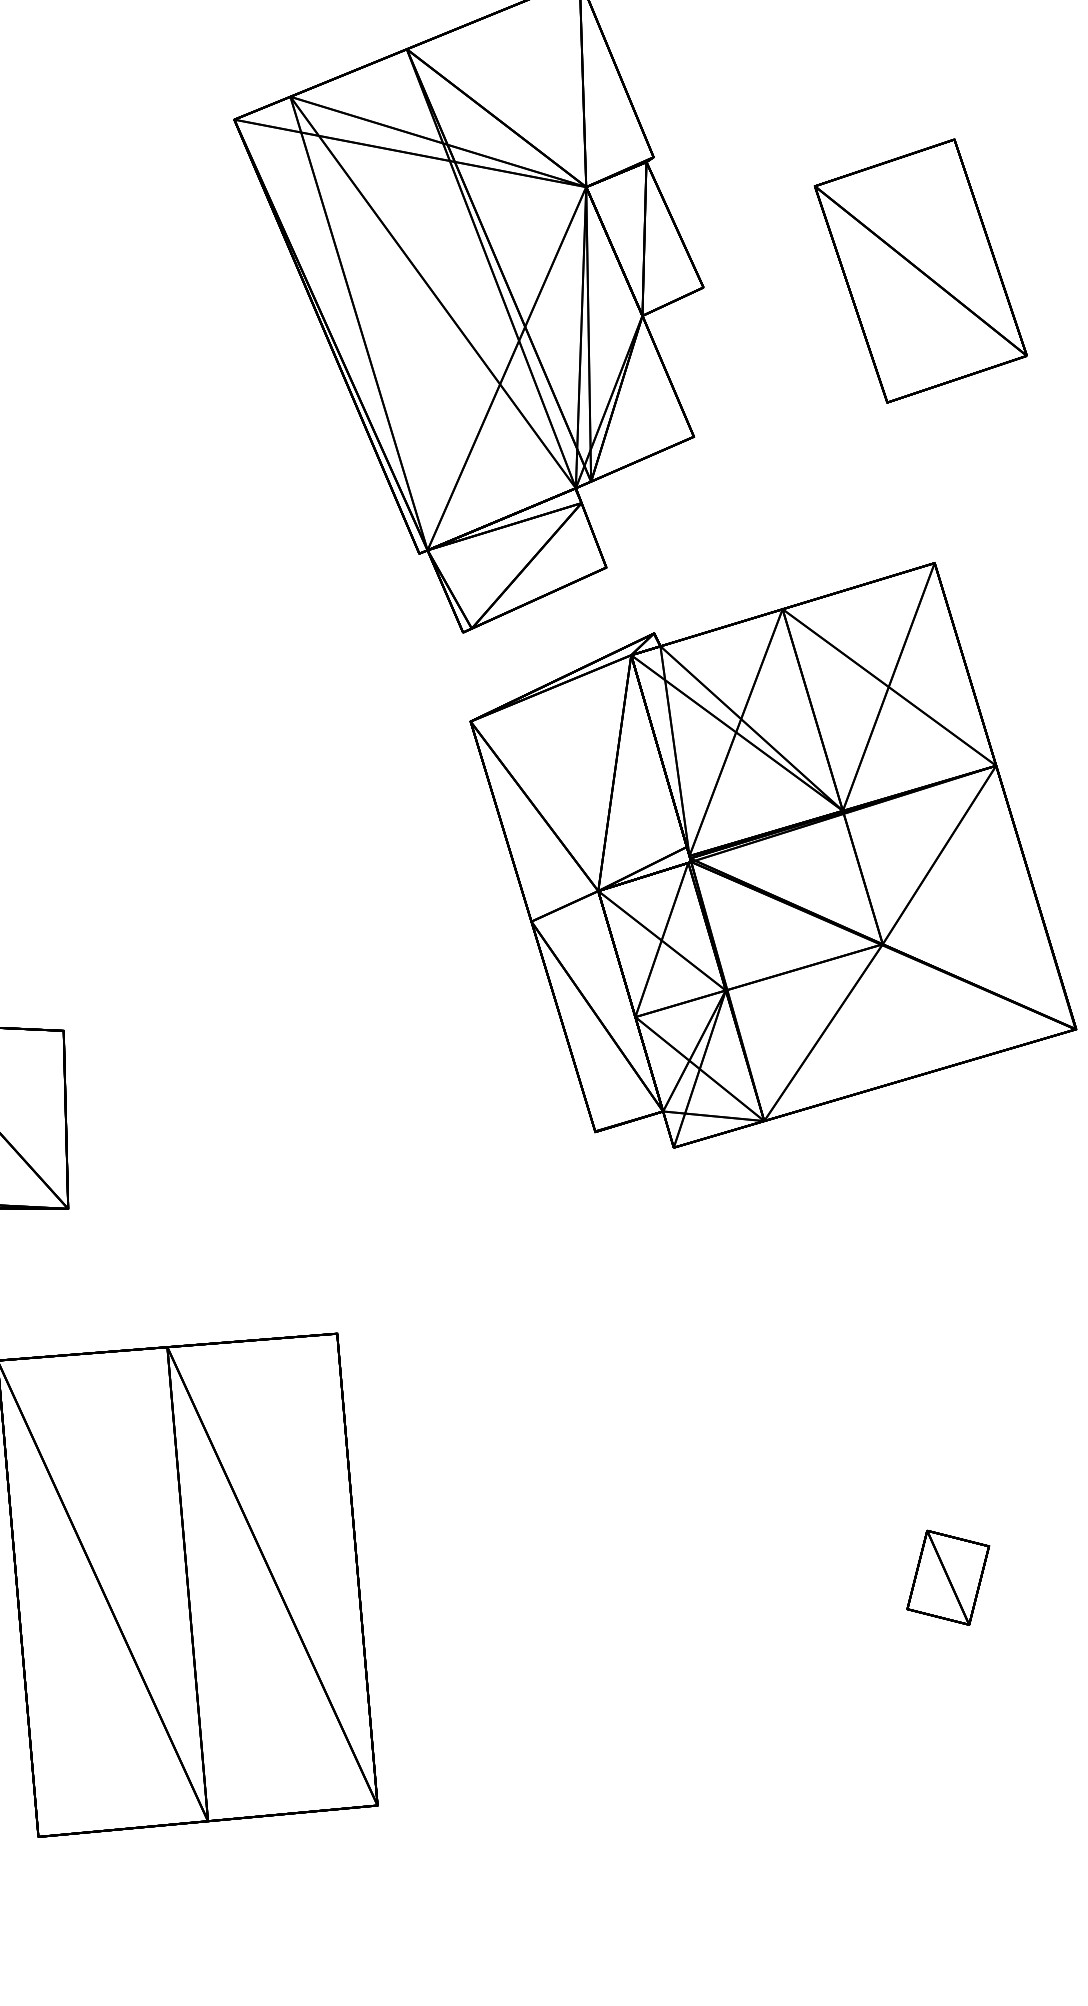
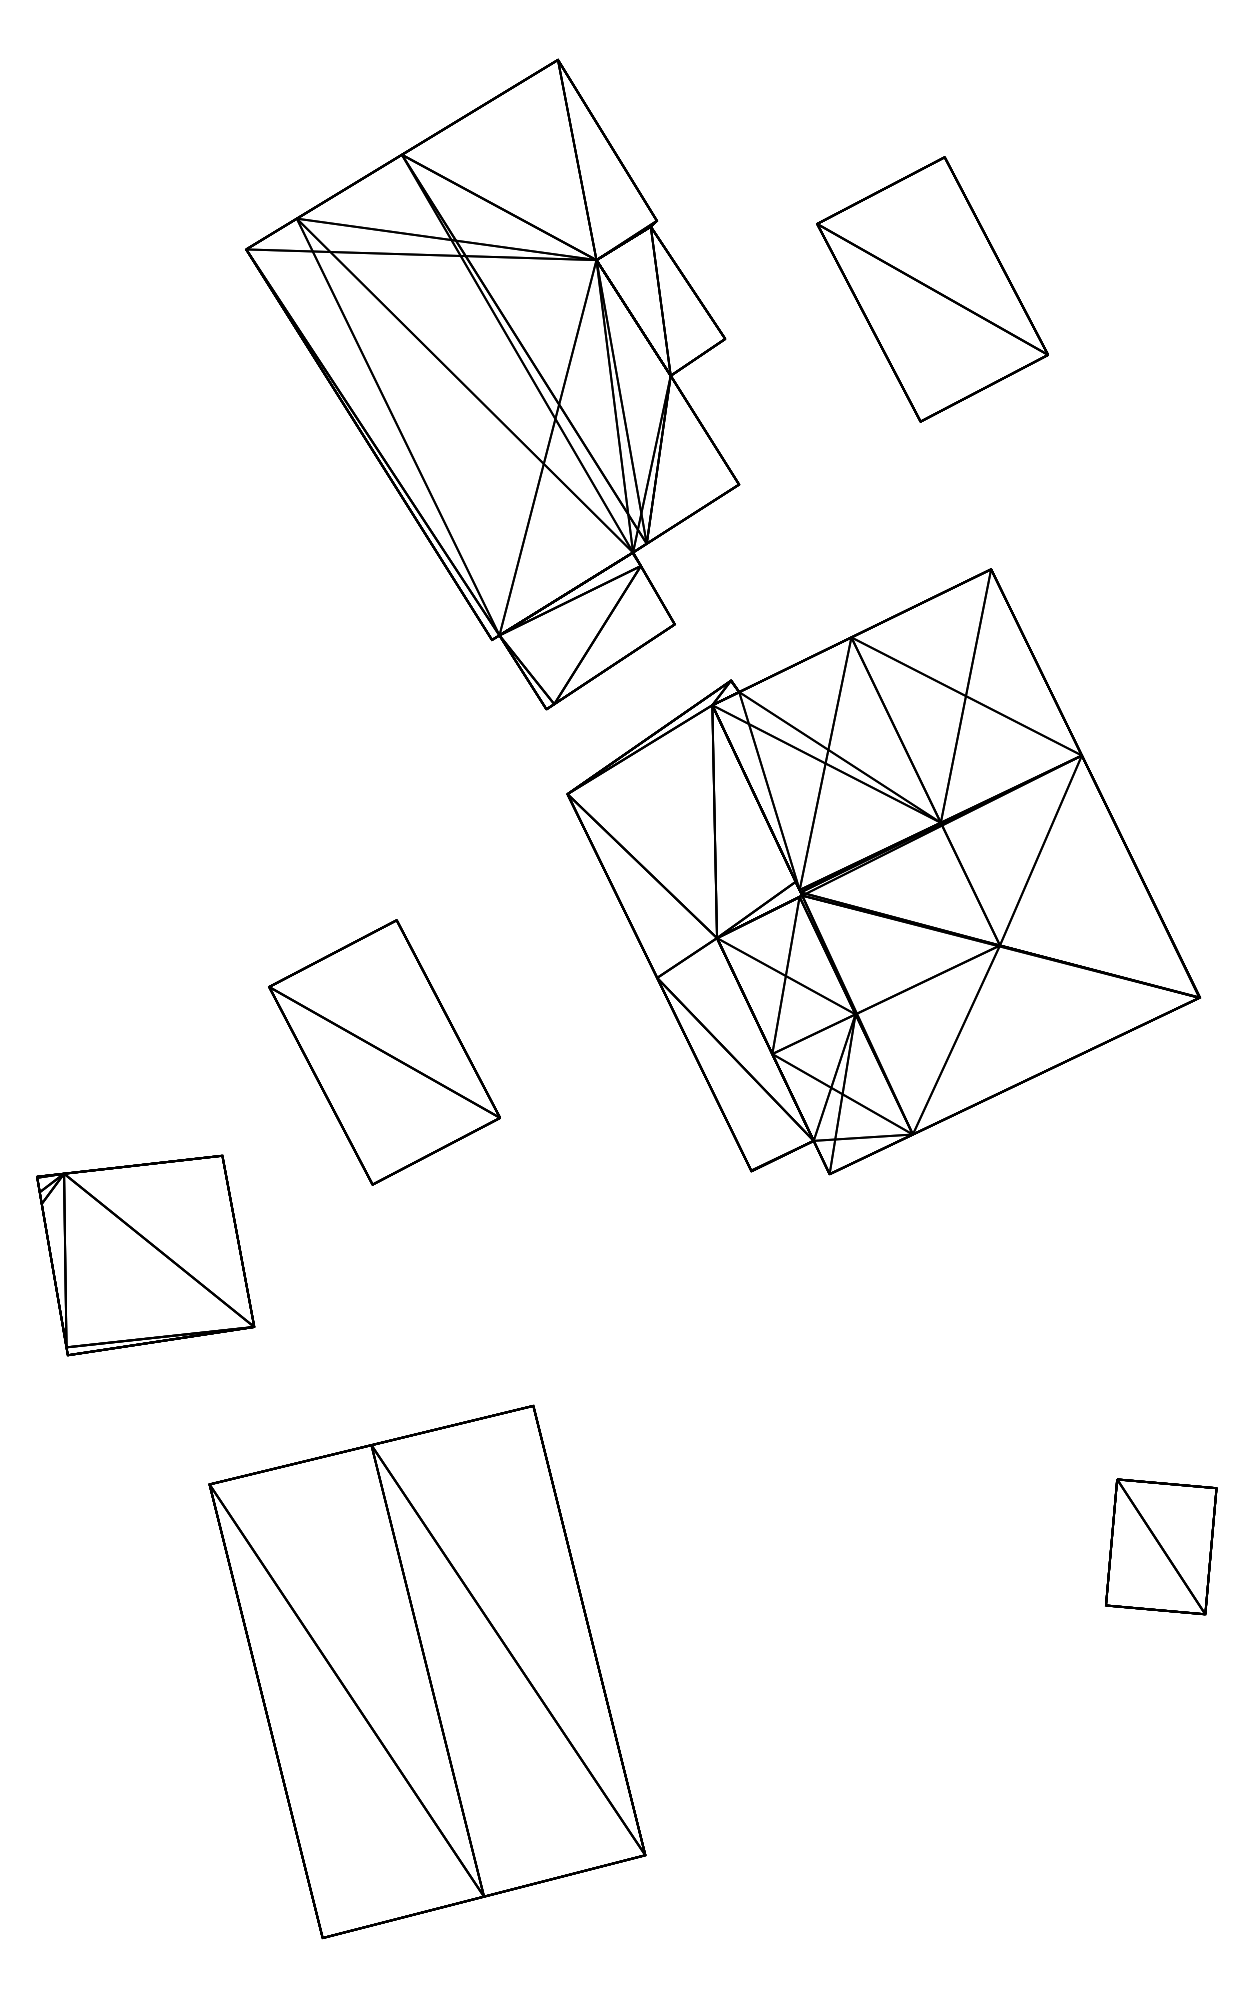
part: (244, 952) -> (384, 1052), added
part: (947, 1578) -> (1160, 1547), size x1.6

